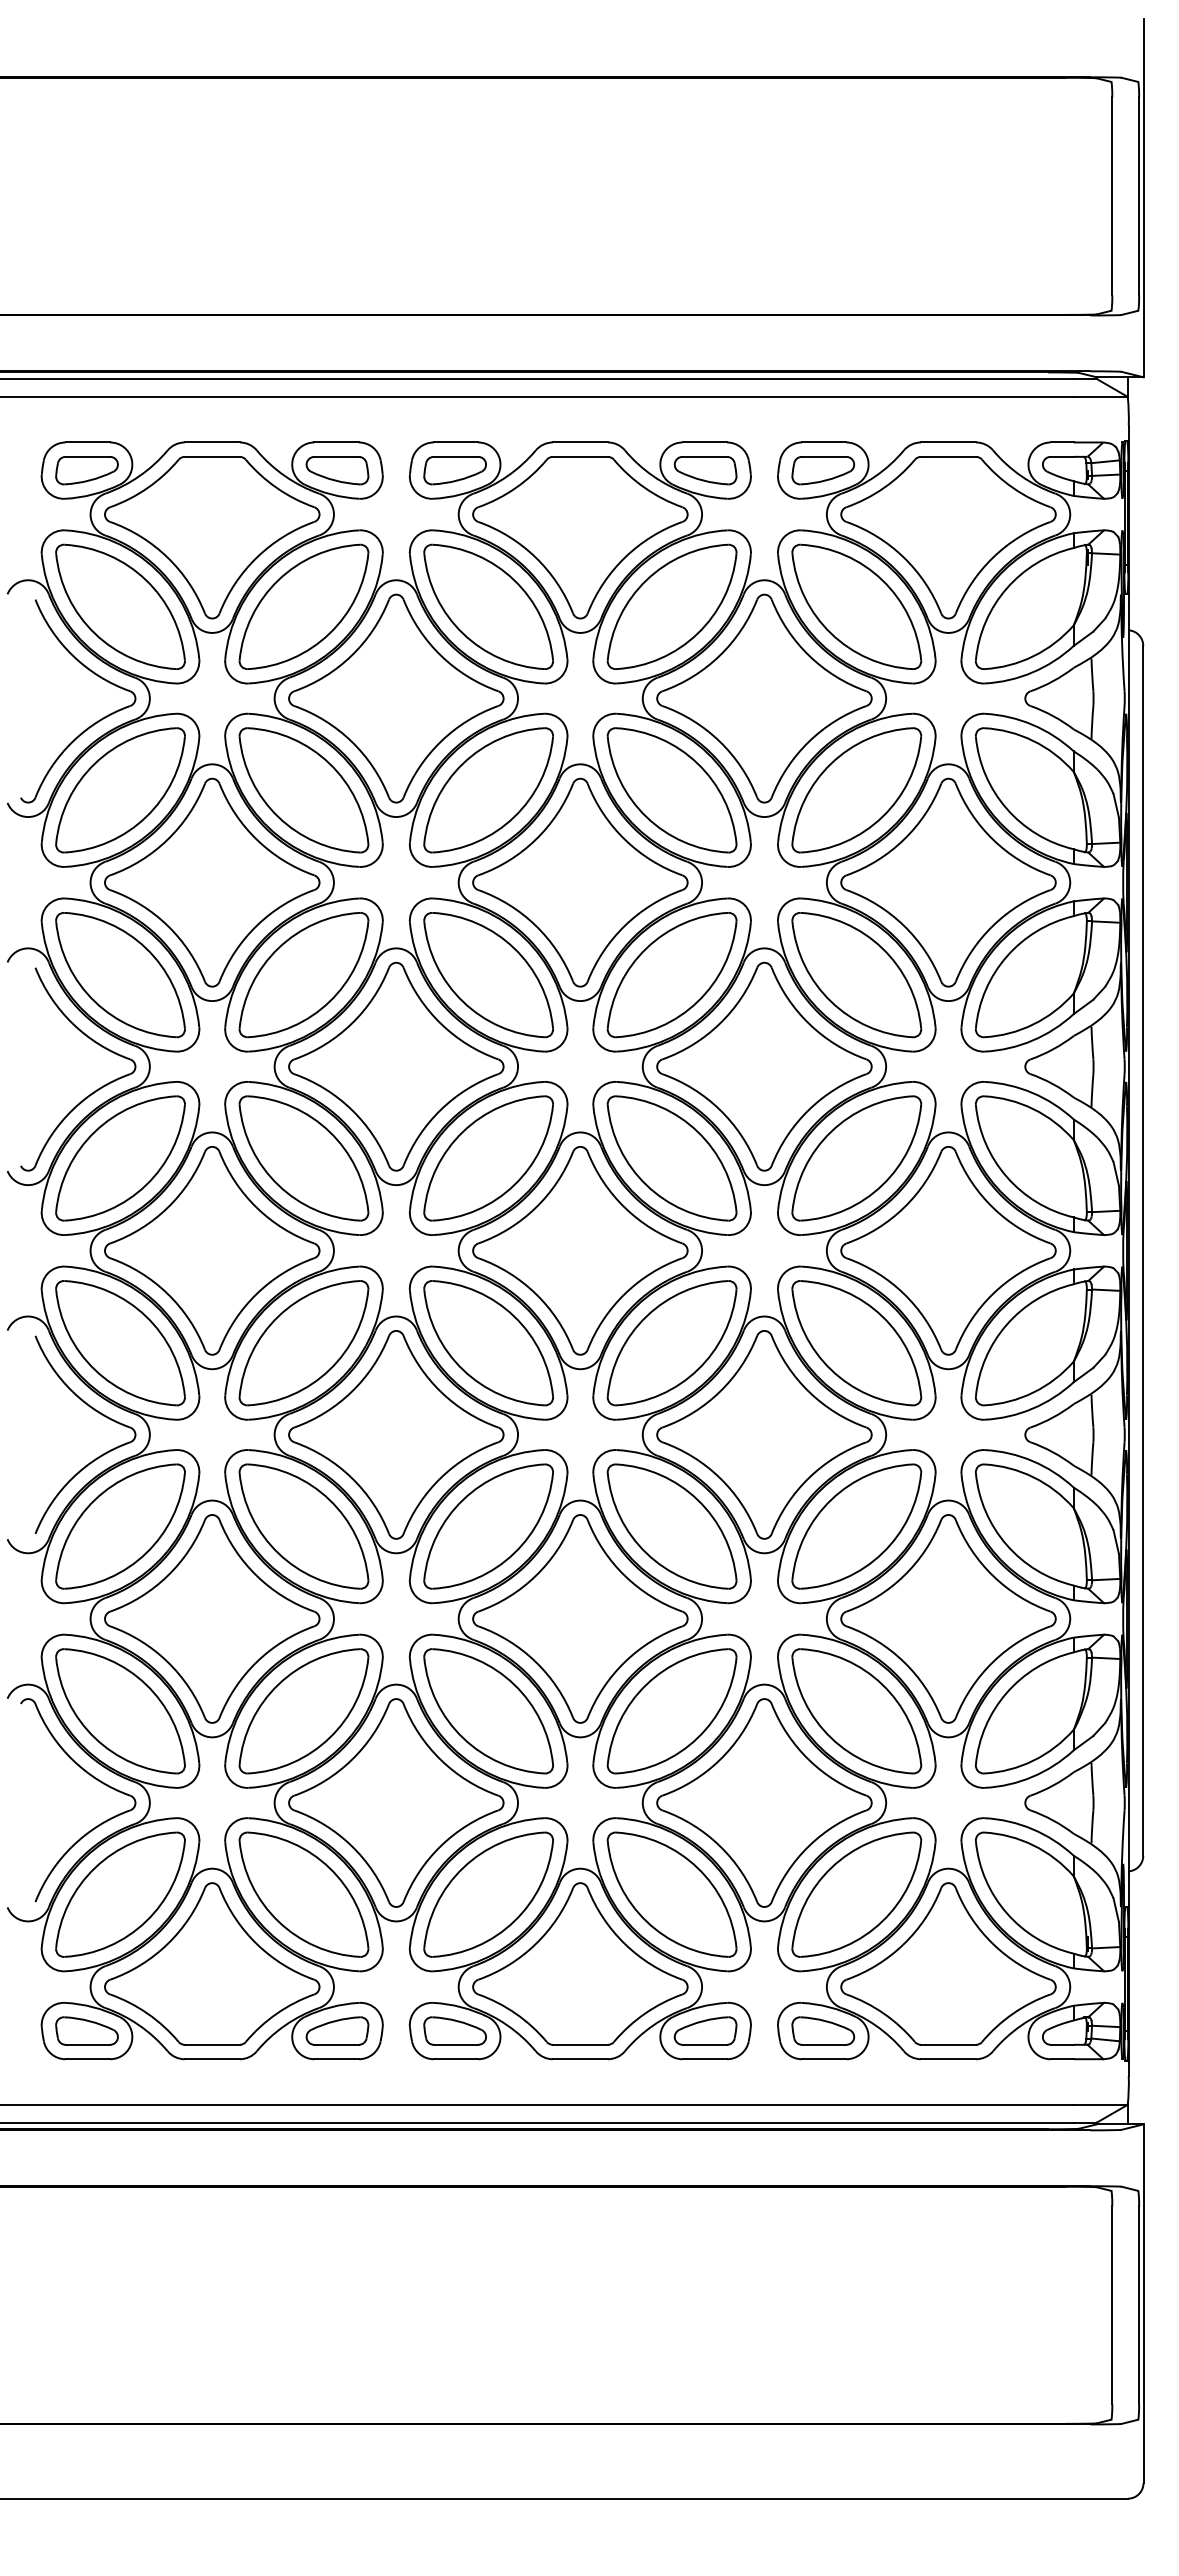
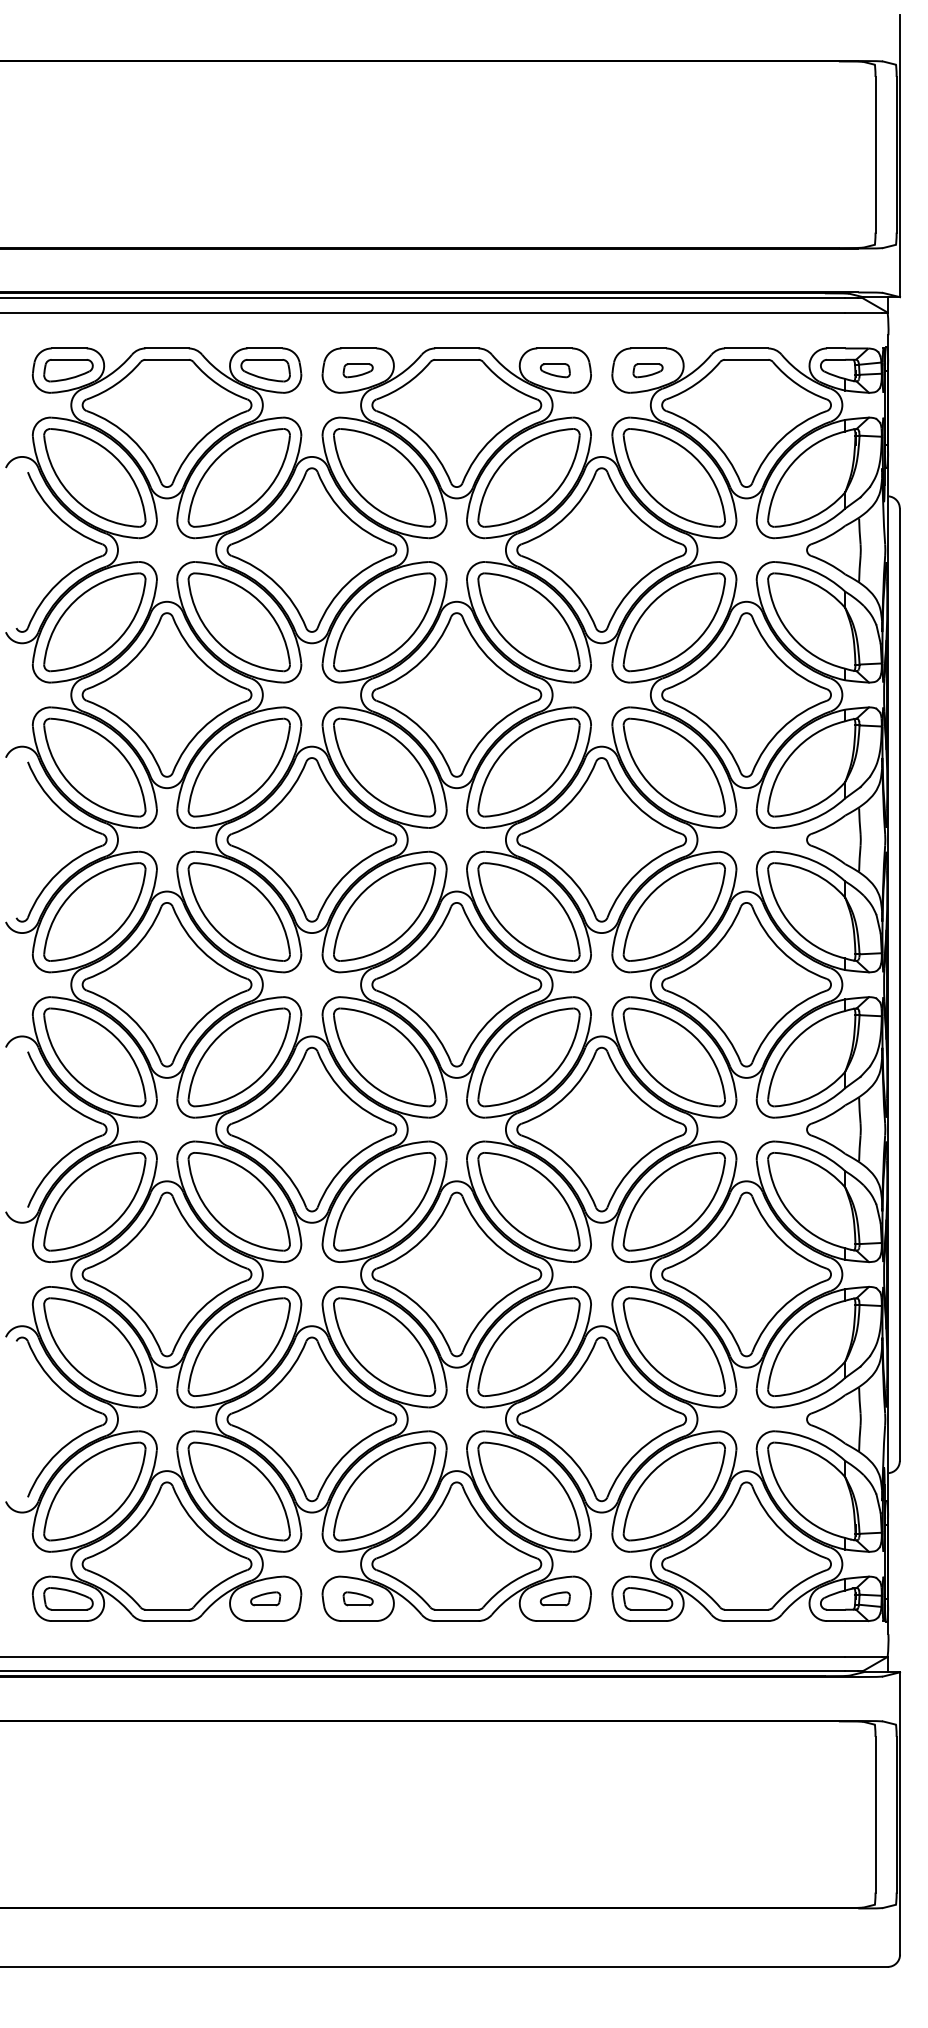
part: (454, 470) -> (357, 370), size x0.6
part: (705, 470) -> (555, 370), size x0.6
part: (823, 470) -> (648, 370), size x0.6
part: (337, 2030) -> (265, 1598), size x0.6
part: (454, 2030) -> (357, 1598), size x0.6
part: (705, 2030) -> (555, 1598), size x0.6

